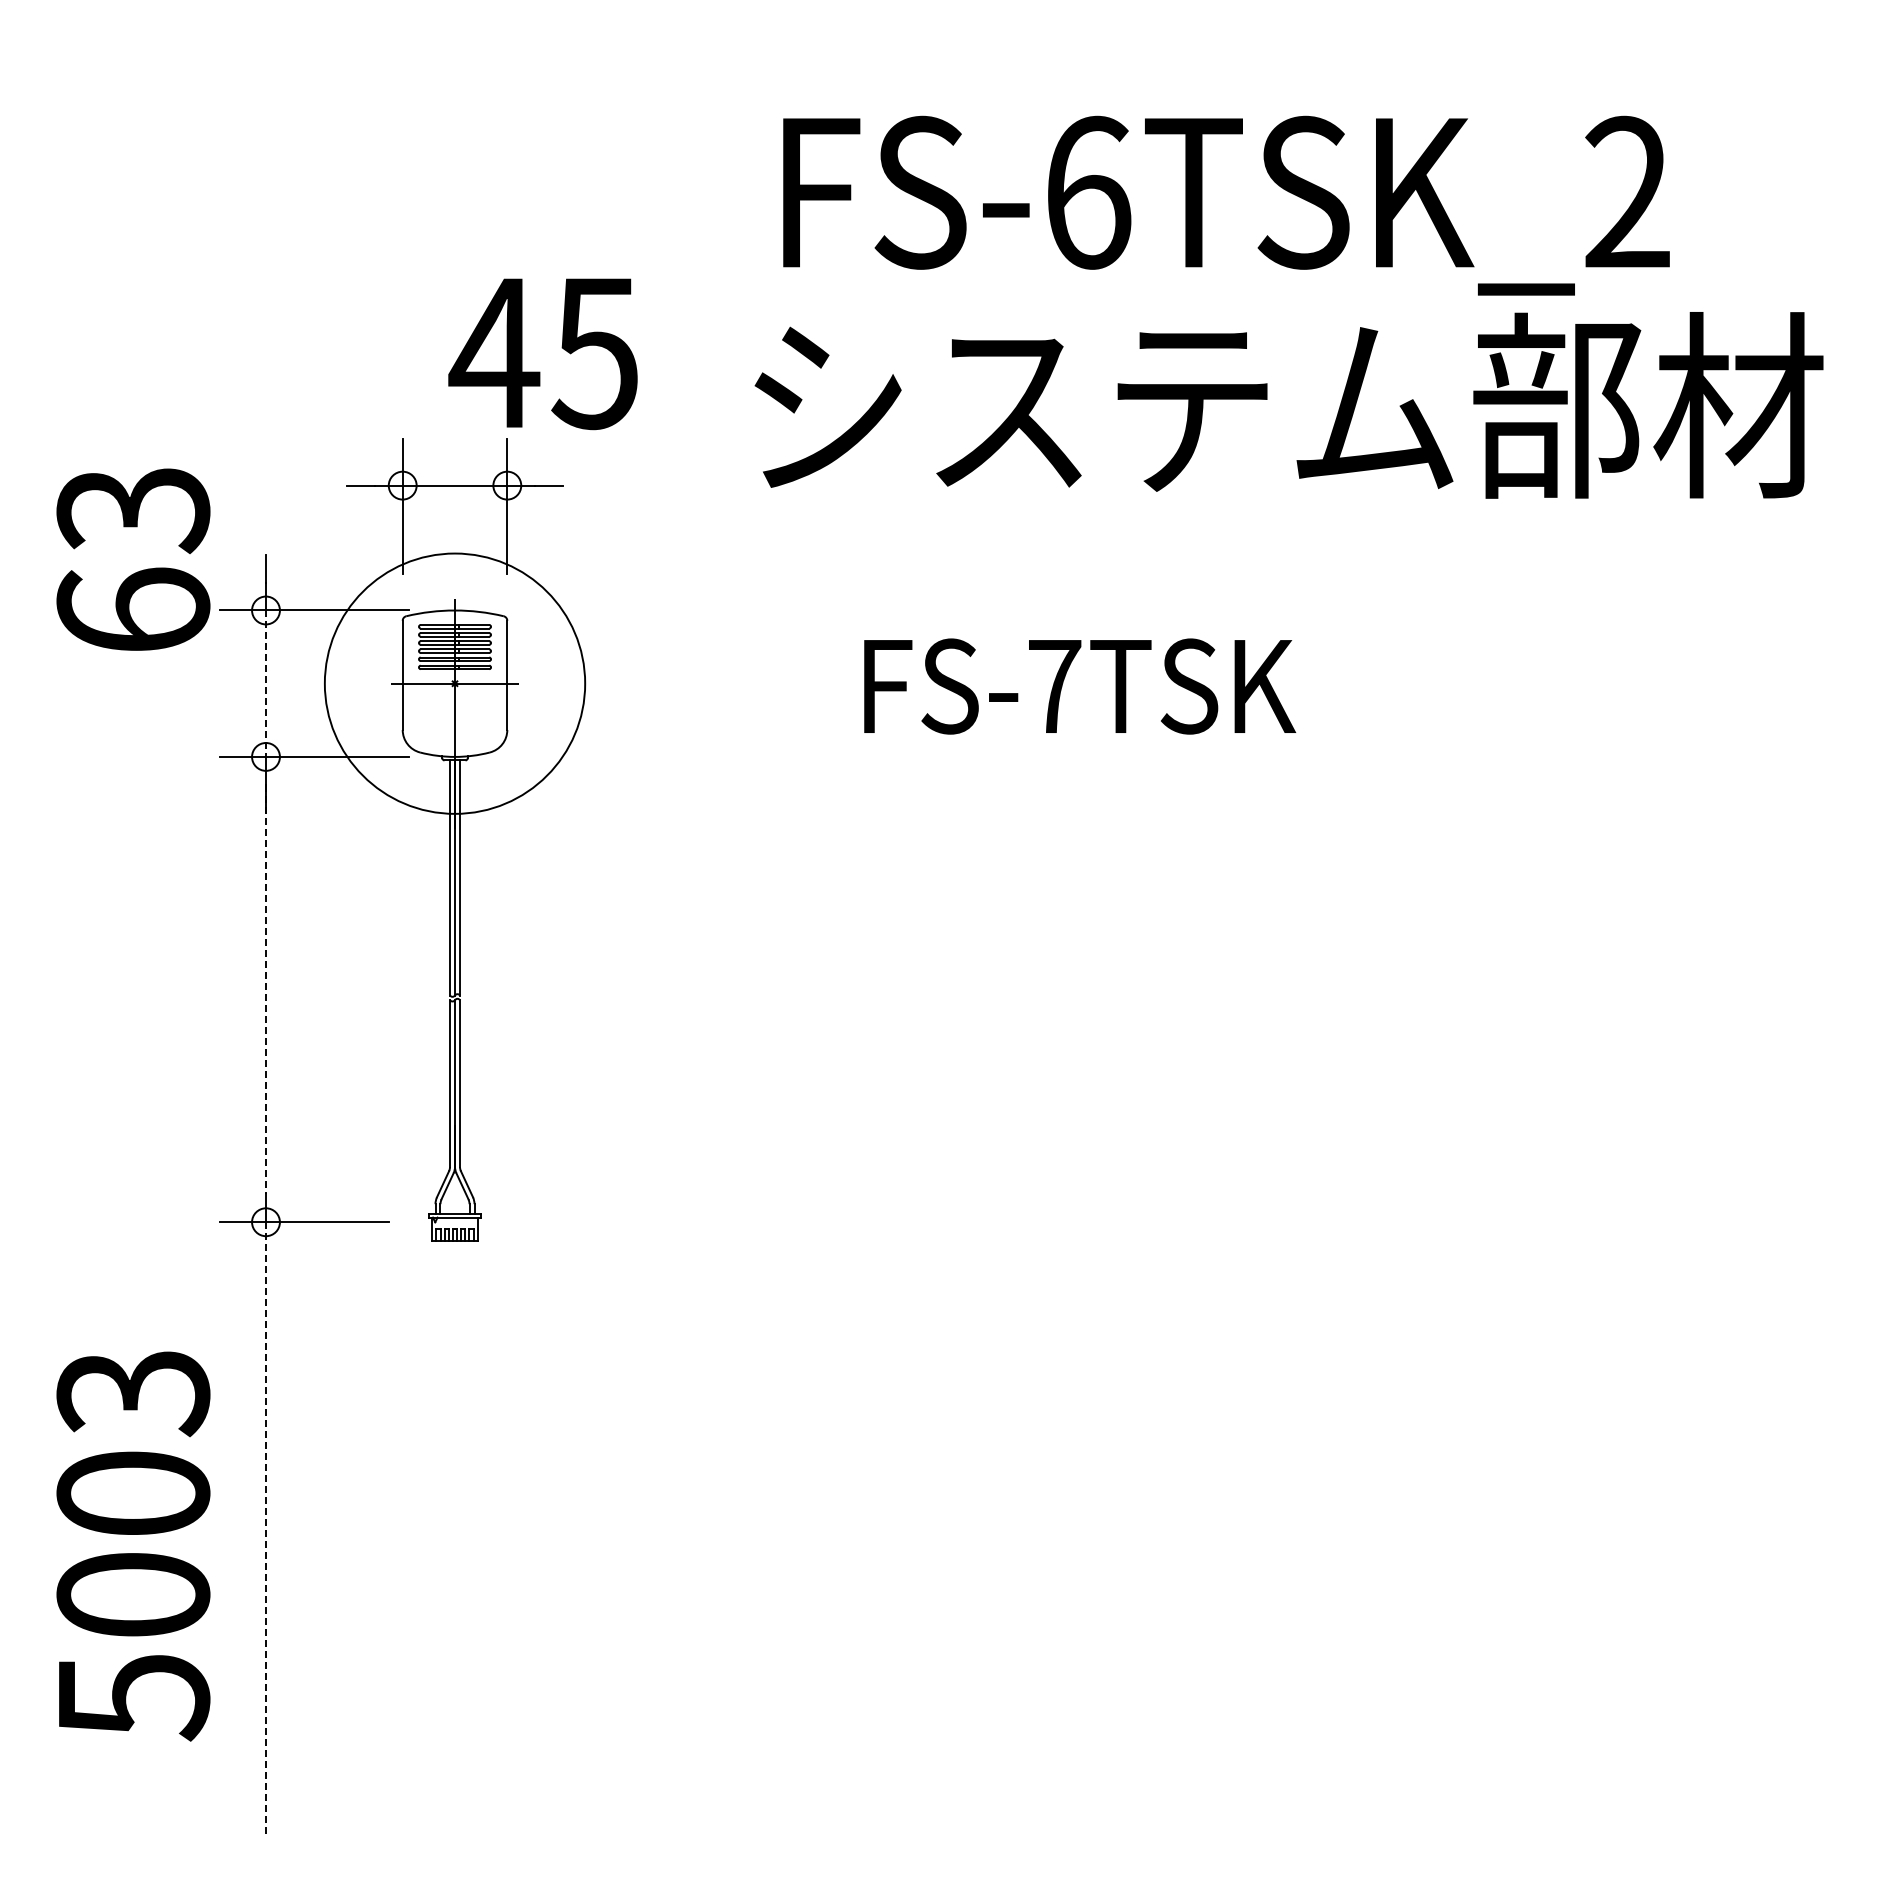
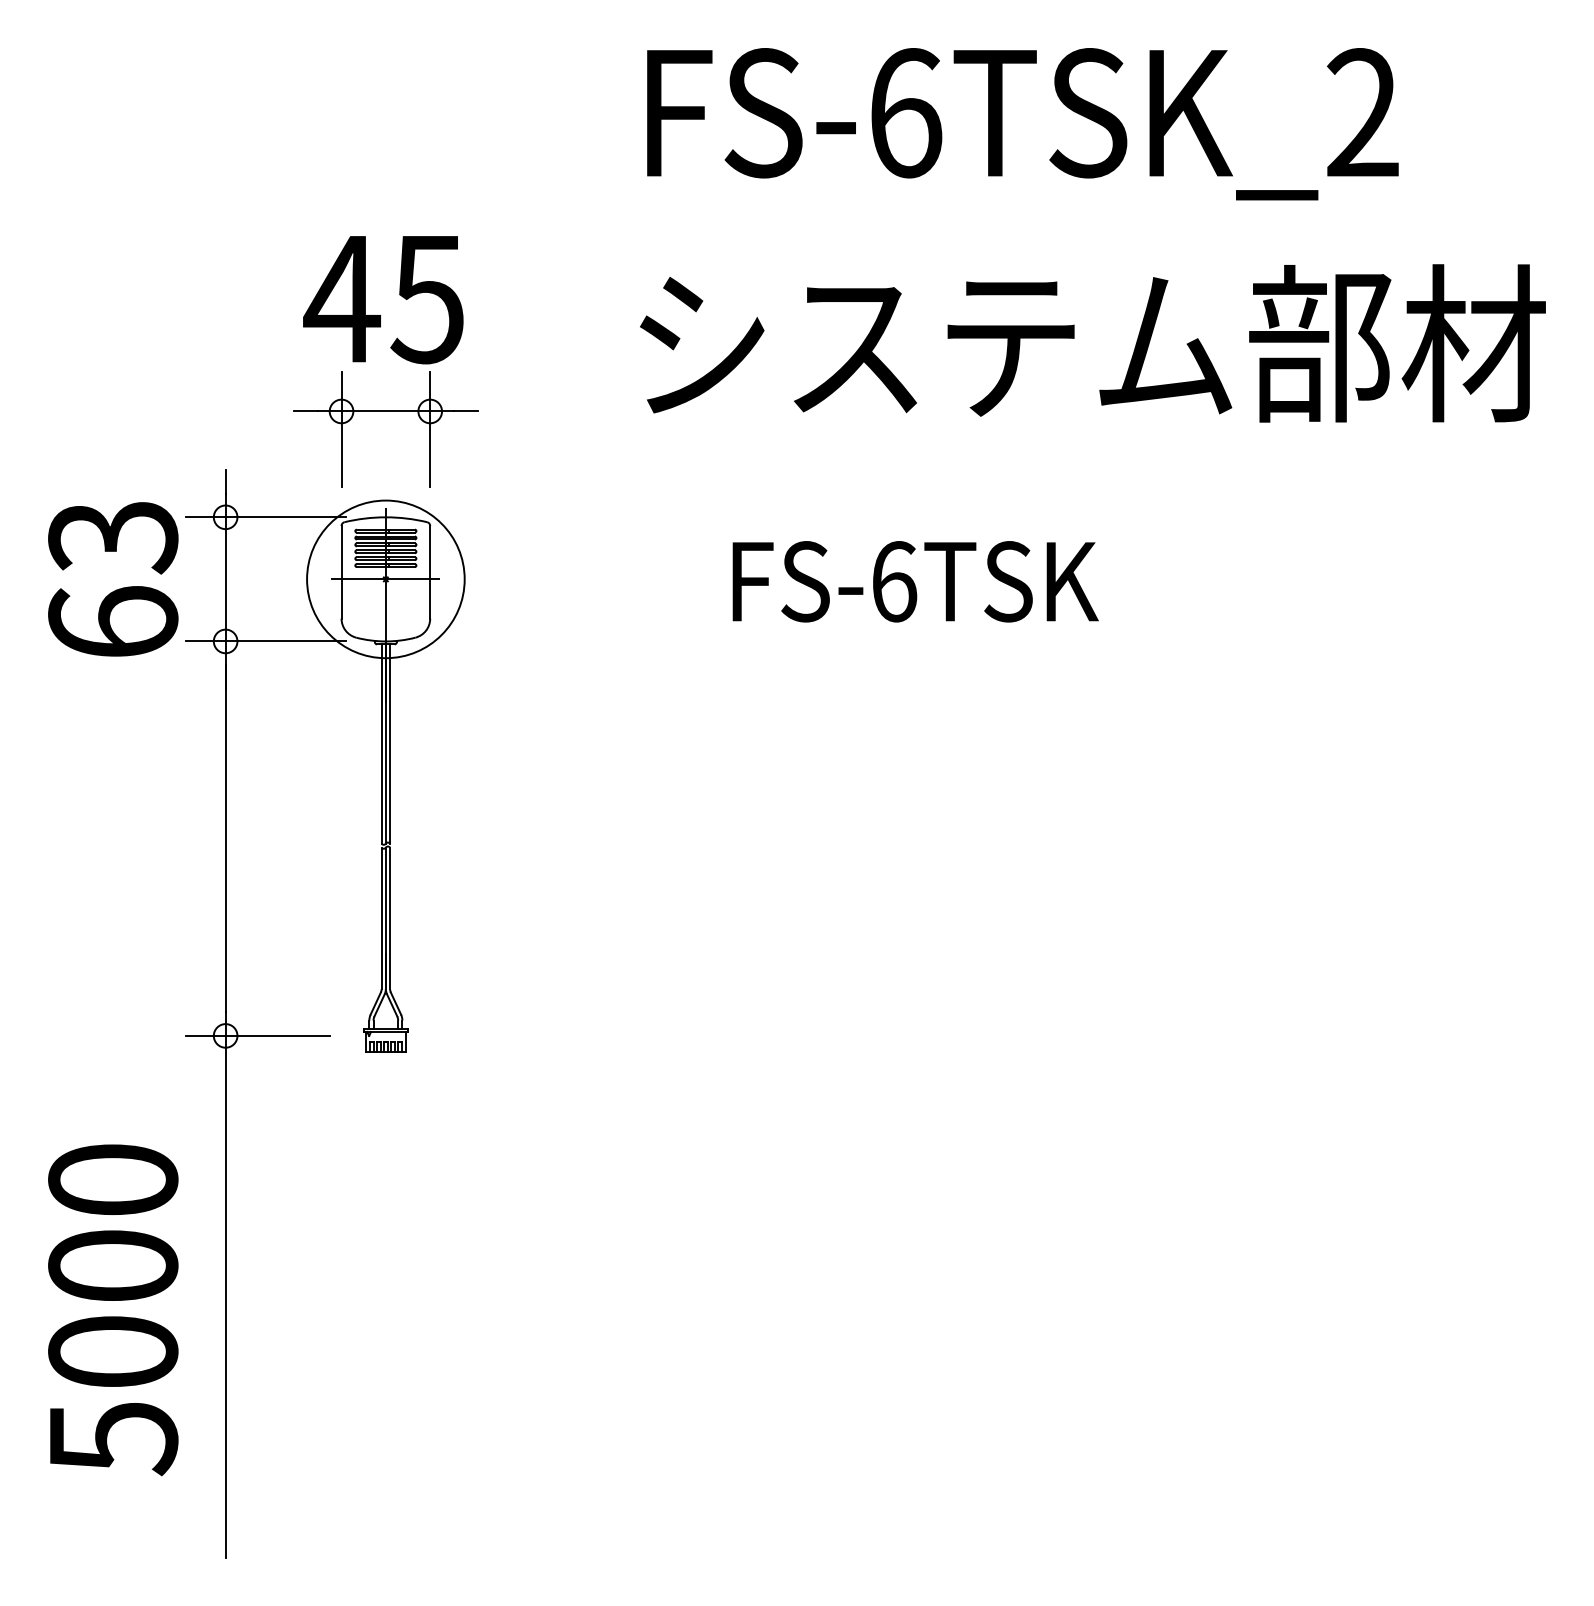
text: (1226, 205) -> (1022, 123), moved
text: (542, 354) -> (382, 300), moved
text: (133, 559) -> (113, 579), moved
circle: (454, 683) -> (385, 579), size x0.71
line: (266, 684) -> (226, 580), dashed -> solid
text: (1055, 686) -> (894, 581), FS-7TSK -> FS-6TSK
line: (266, 989) -> (226, 838), dashed -> solid
text: (133, 1393) -> (113, 1181), 5003 -> 5000
line: (266, 1530) -> (226, 1297), dashed -> solid

